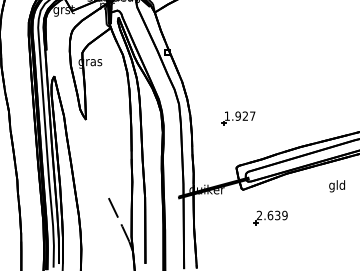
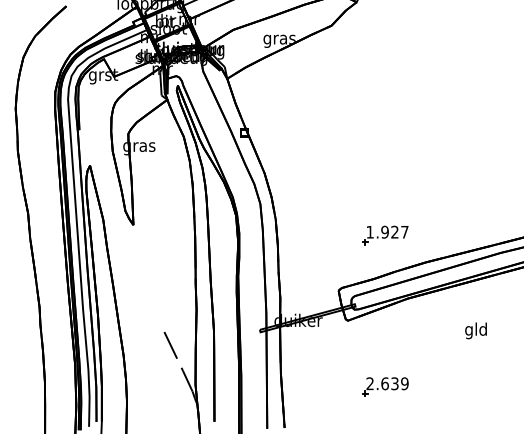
part: (238, 118) -> (385, 235), moved
text: (336, 186) -> (475, 330), moved
part: (270, 217) -> (385, 386), moved

